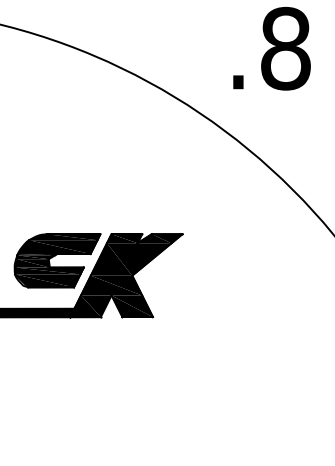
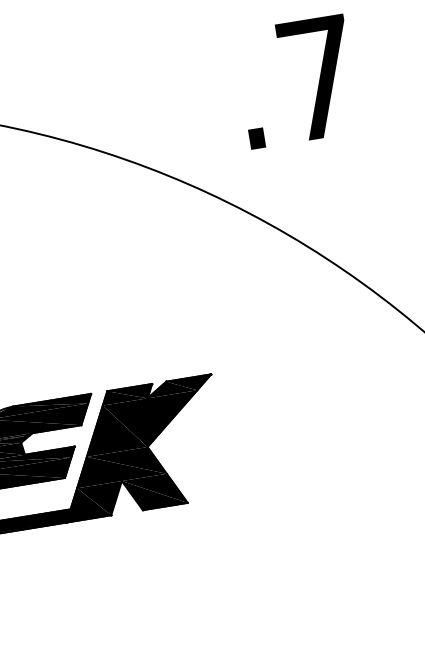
text: (285, 48) -> (318, 77), .8 -> .7

